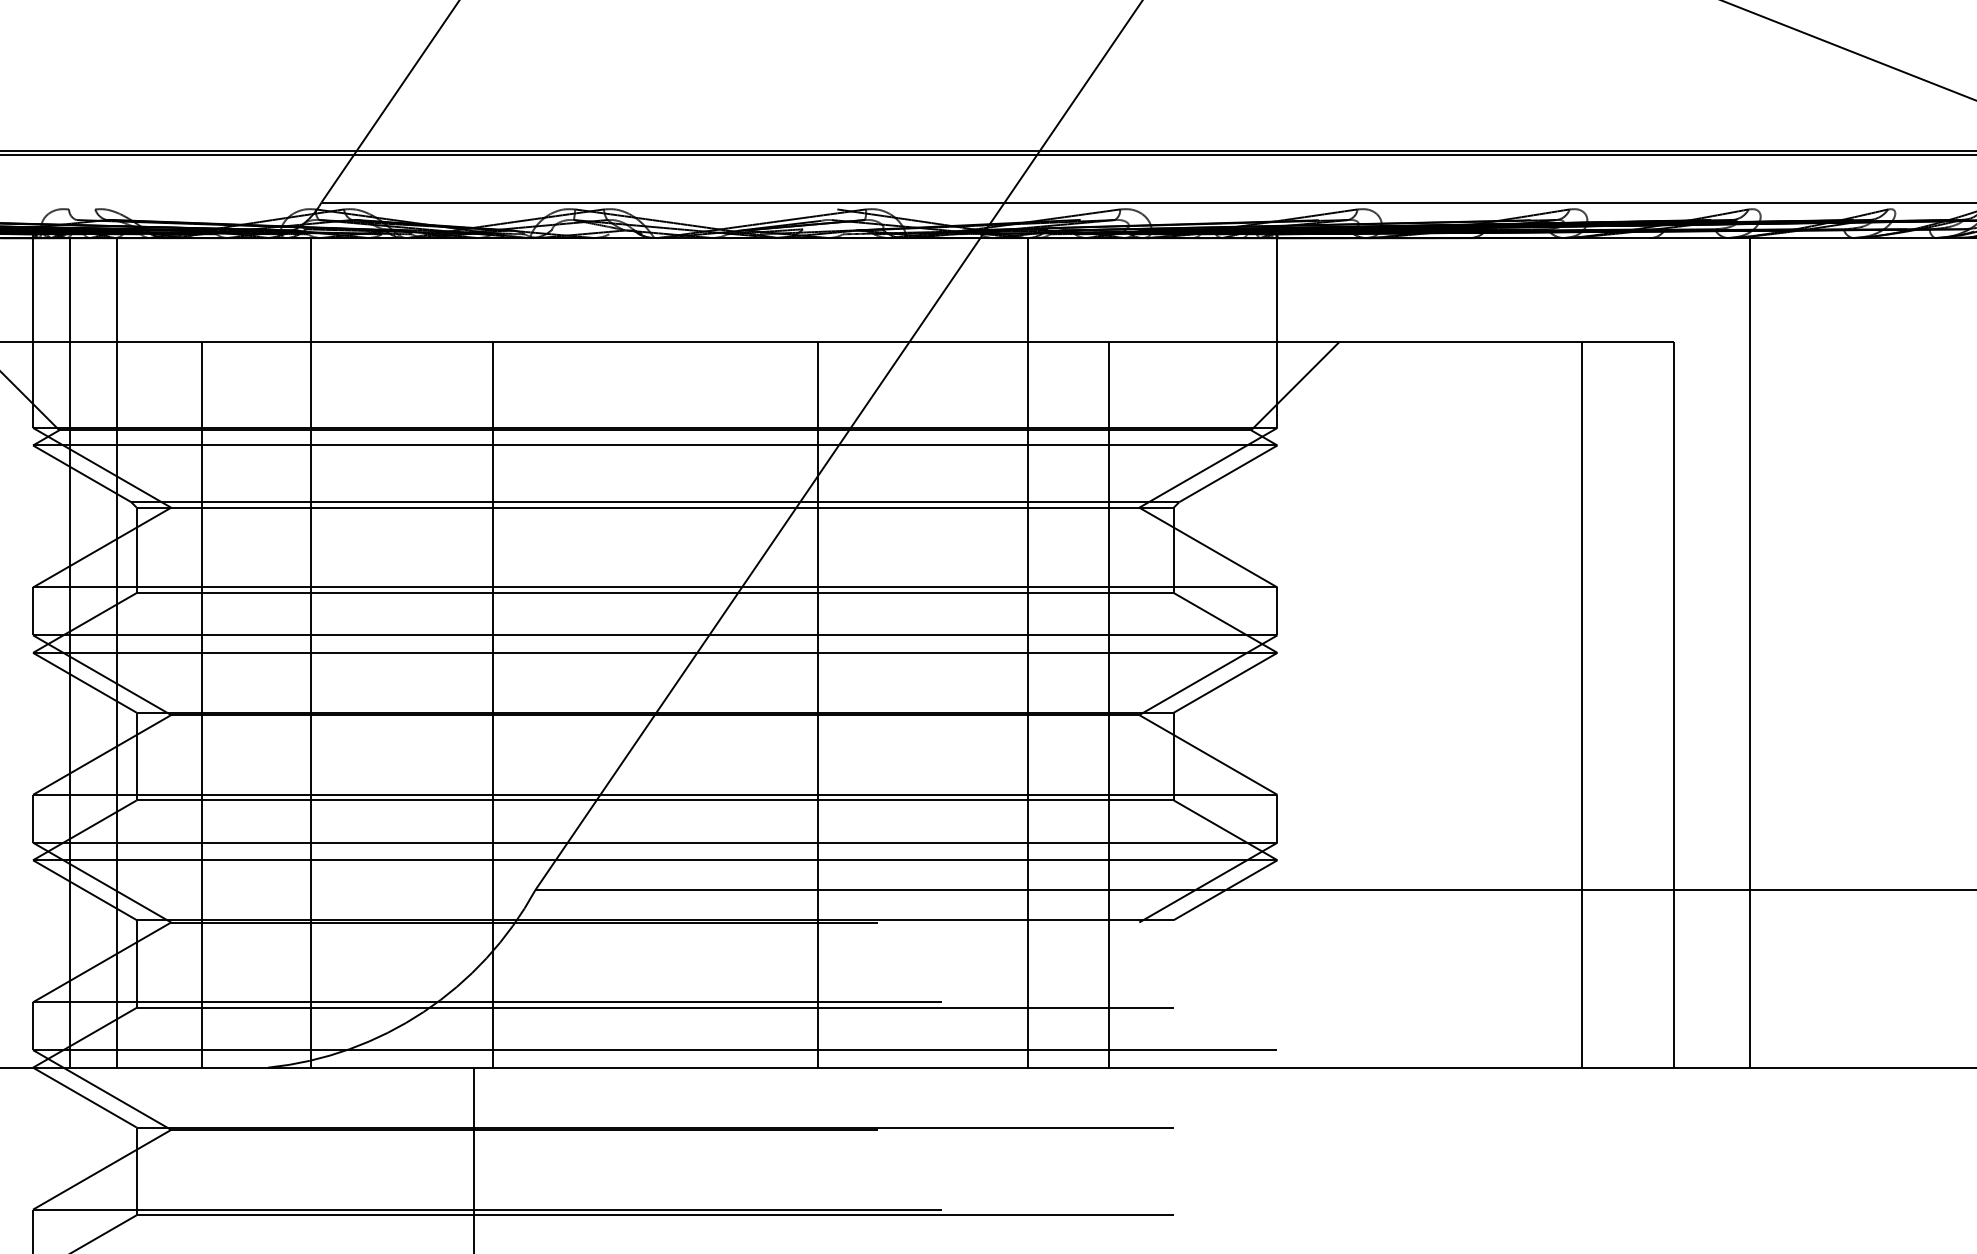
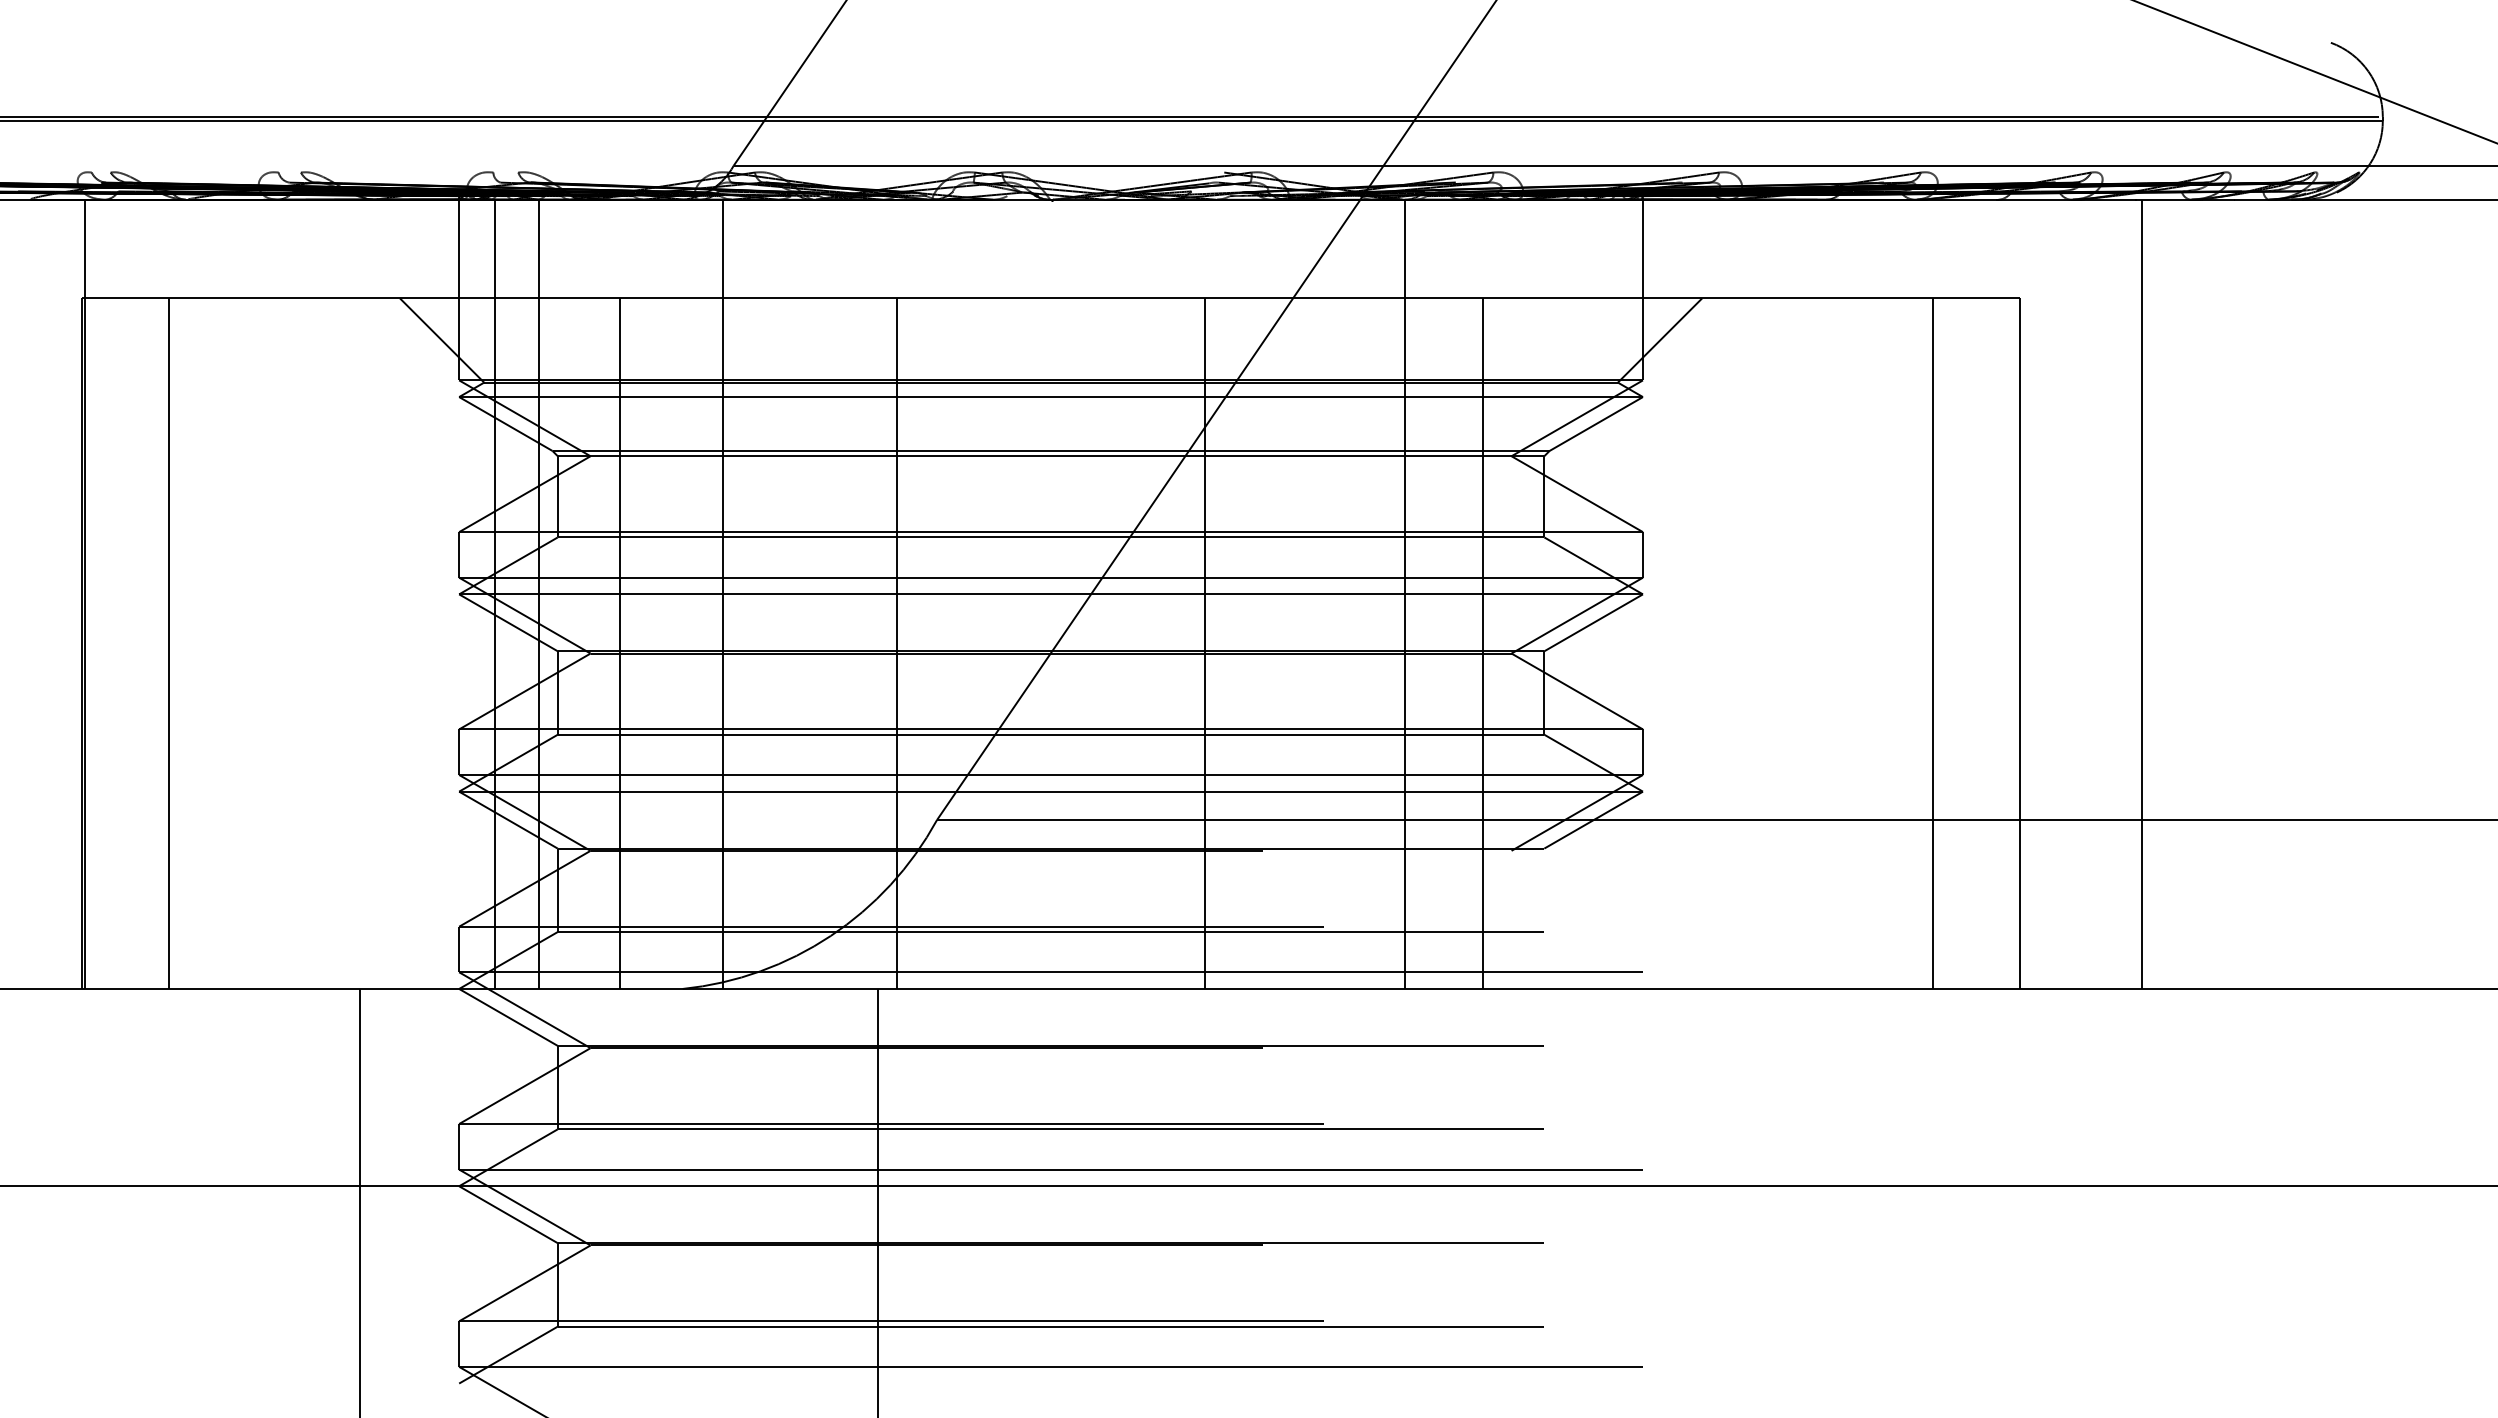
line: (1750, 651) -> (2141, 593), moved

